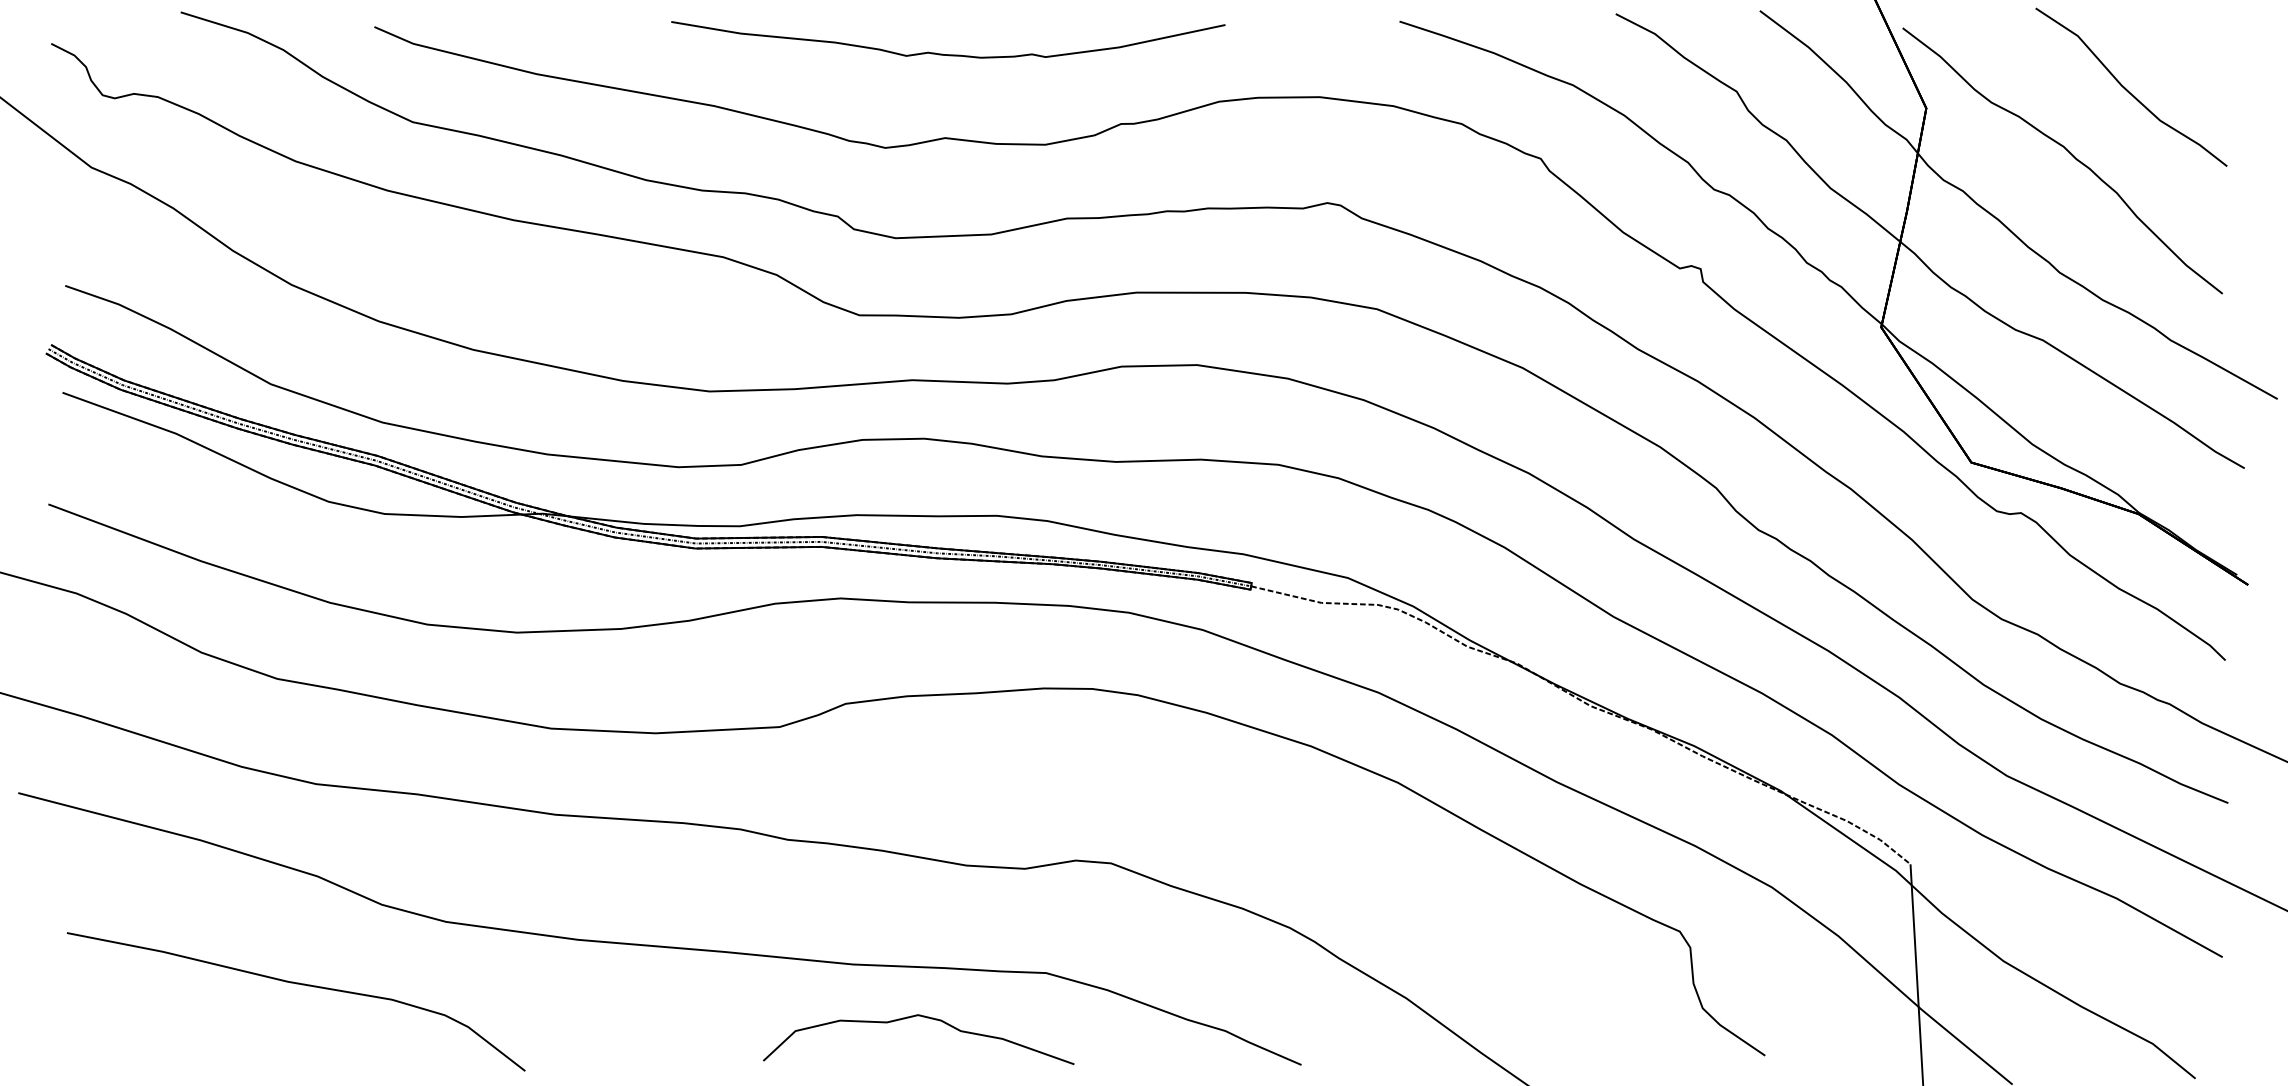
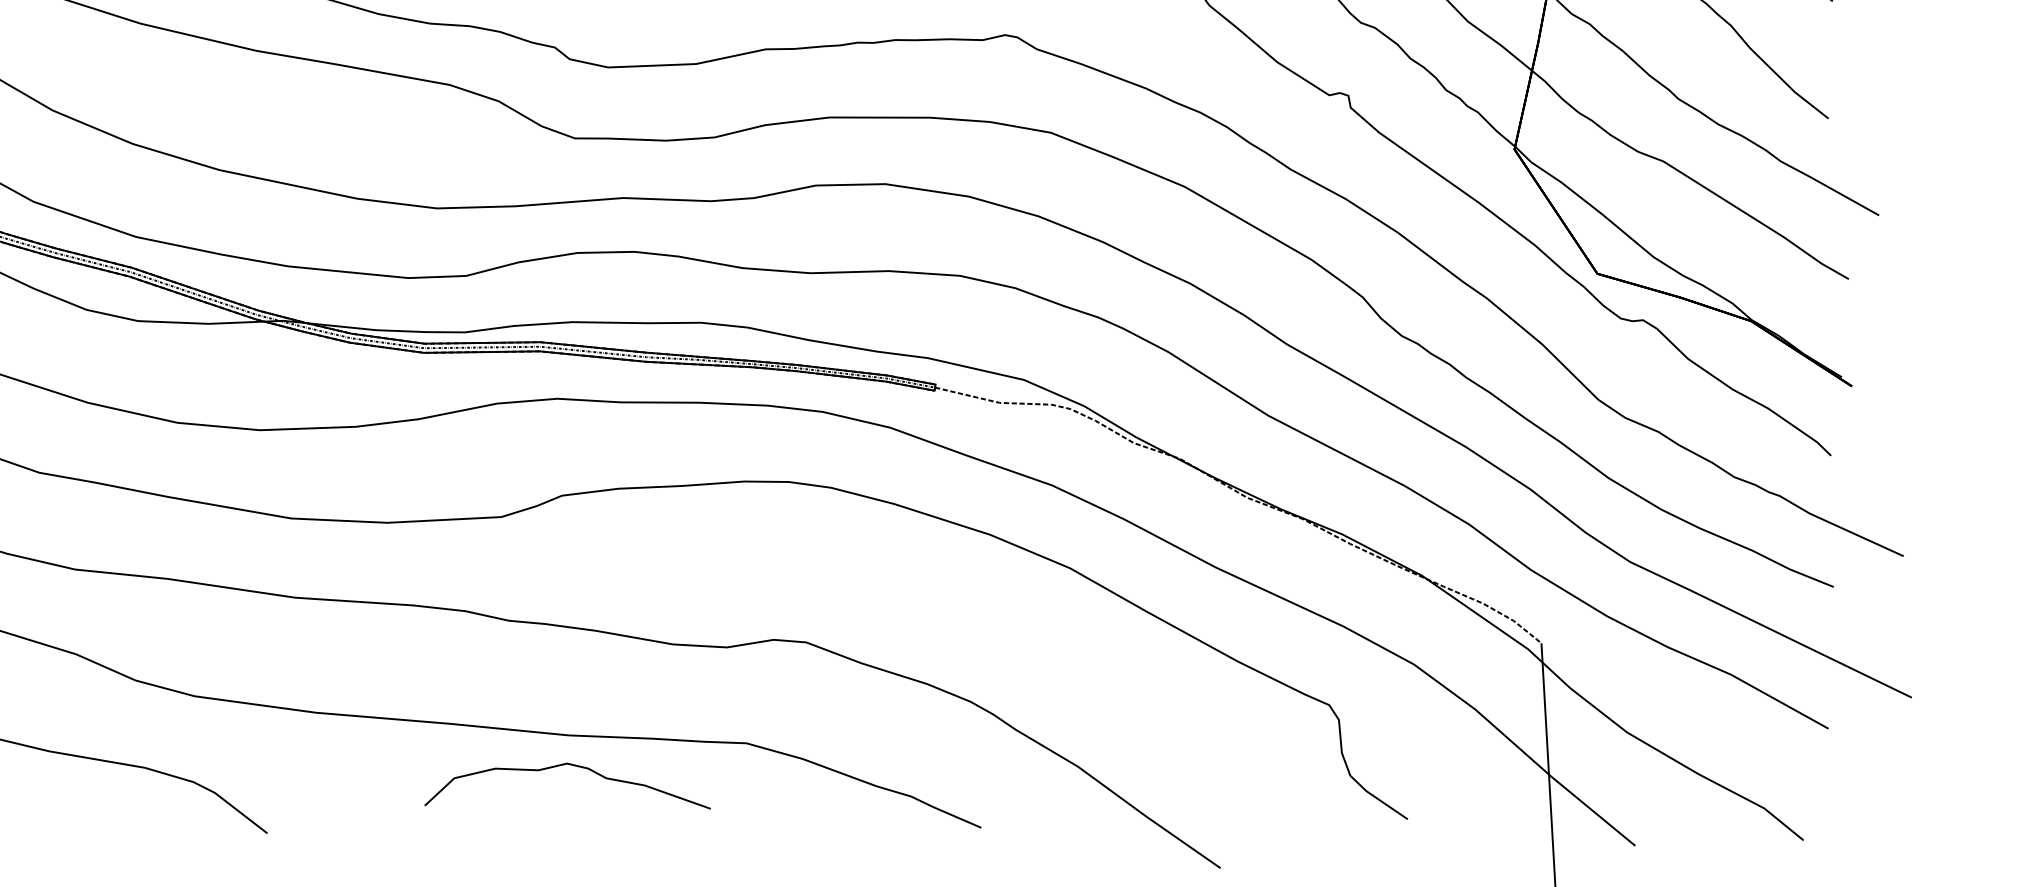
curve: (922, 1017) -> (571, 765), moved

